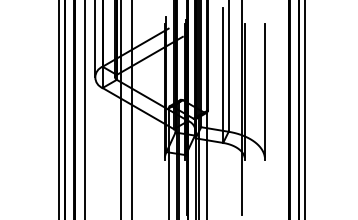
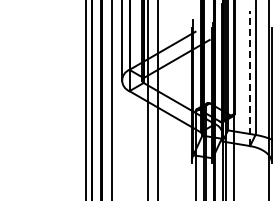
line: (223, 75) -> (250, 78), solid -> dashed

